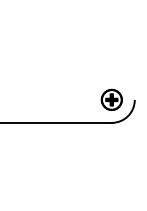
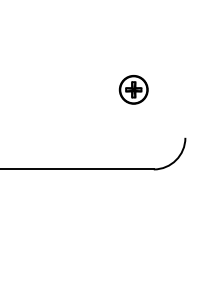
part: (111, 99) -> (133, 89), moved

